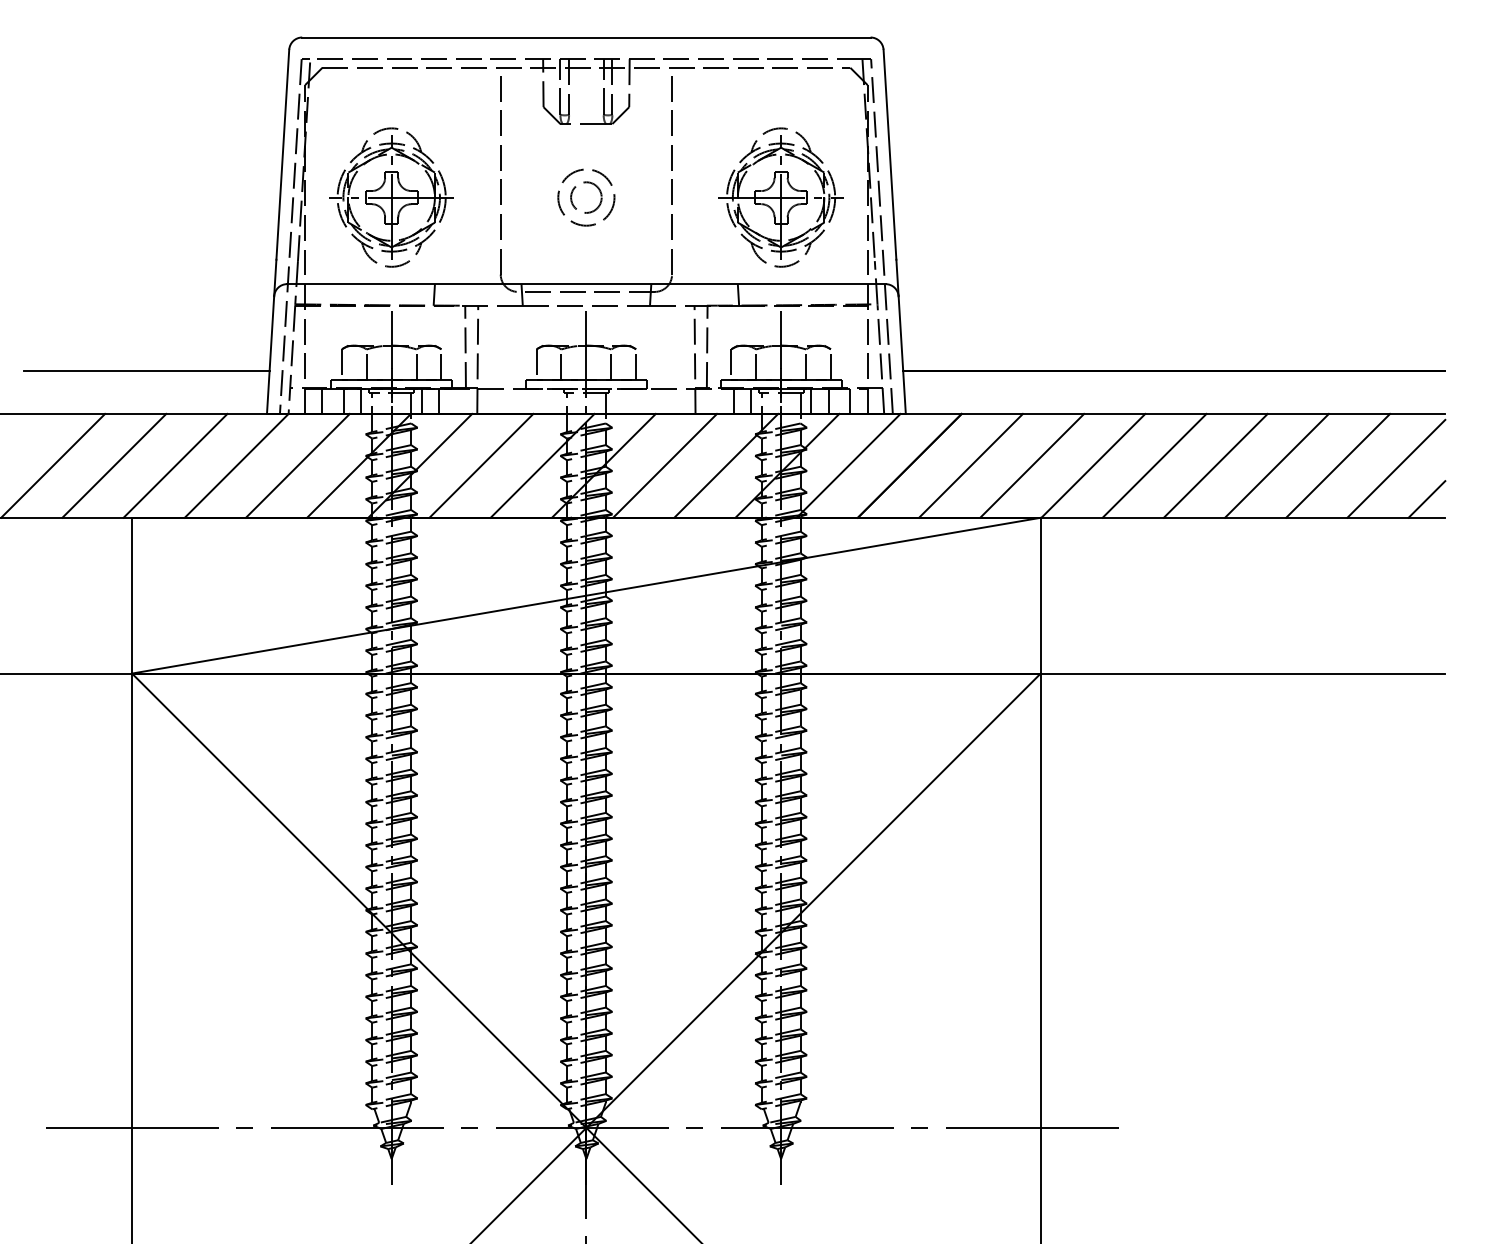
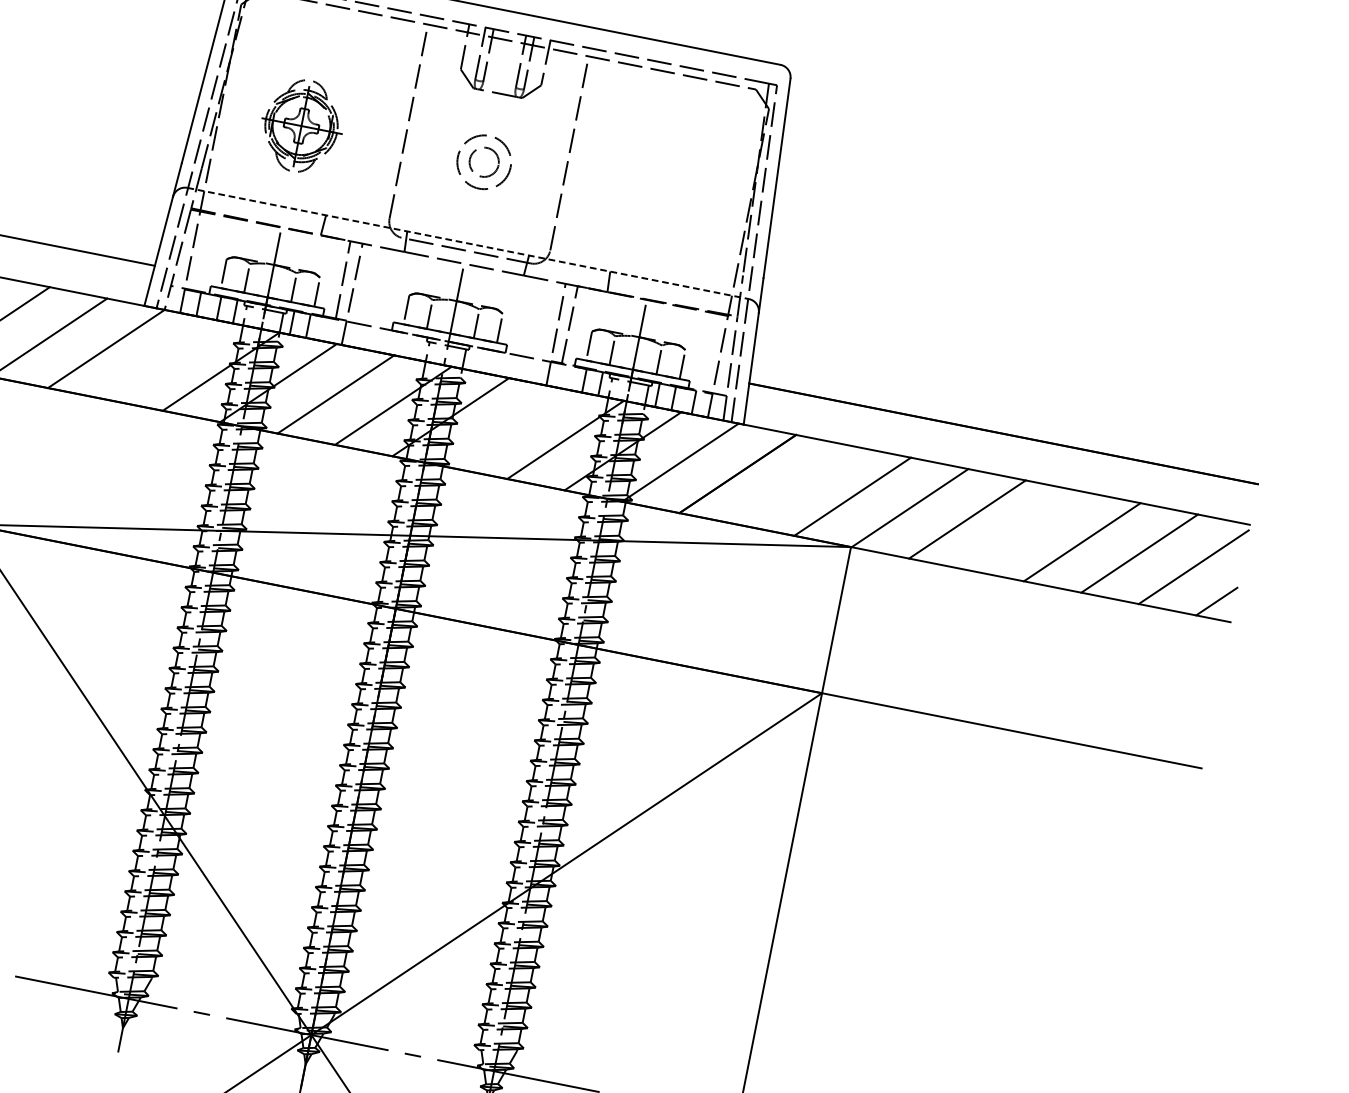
part: (391, 197) -> (301, 125), size x0.7
part: (780, 197) -> (666, 198), removed
line: (586, 284) -> (468, 243), solid -> dashed
line: (297, 465) -> (163, 359), removed
line: (664, 465) -> (507, 428), removed
line: (970, 465) -> (794, 484), removed
line: (1215, 465) -> (1024, 530), removed

